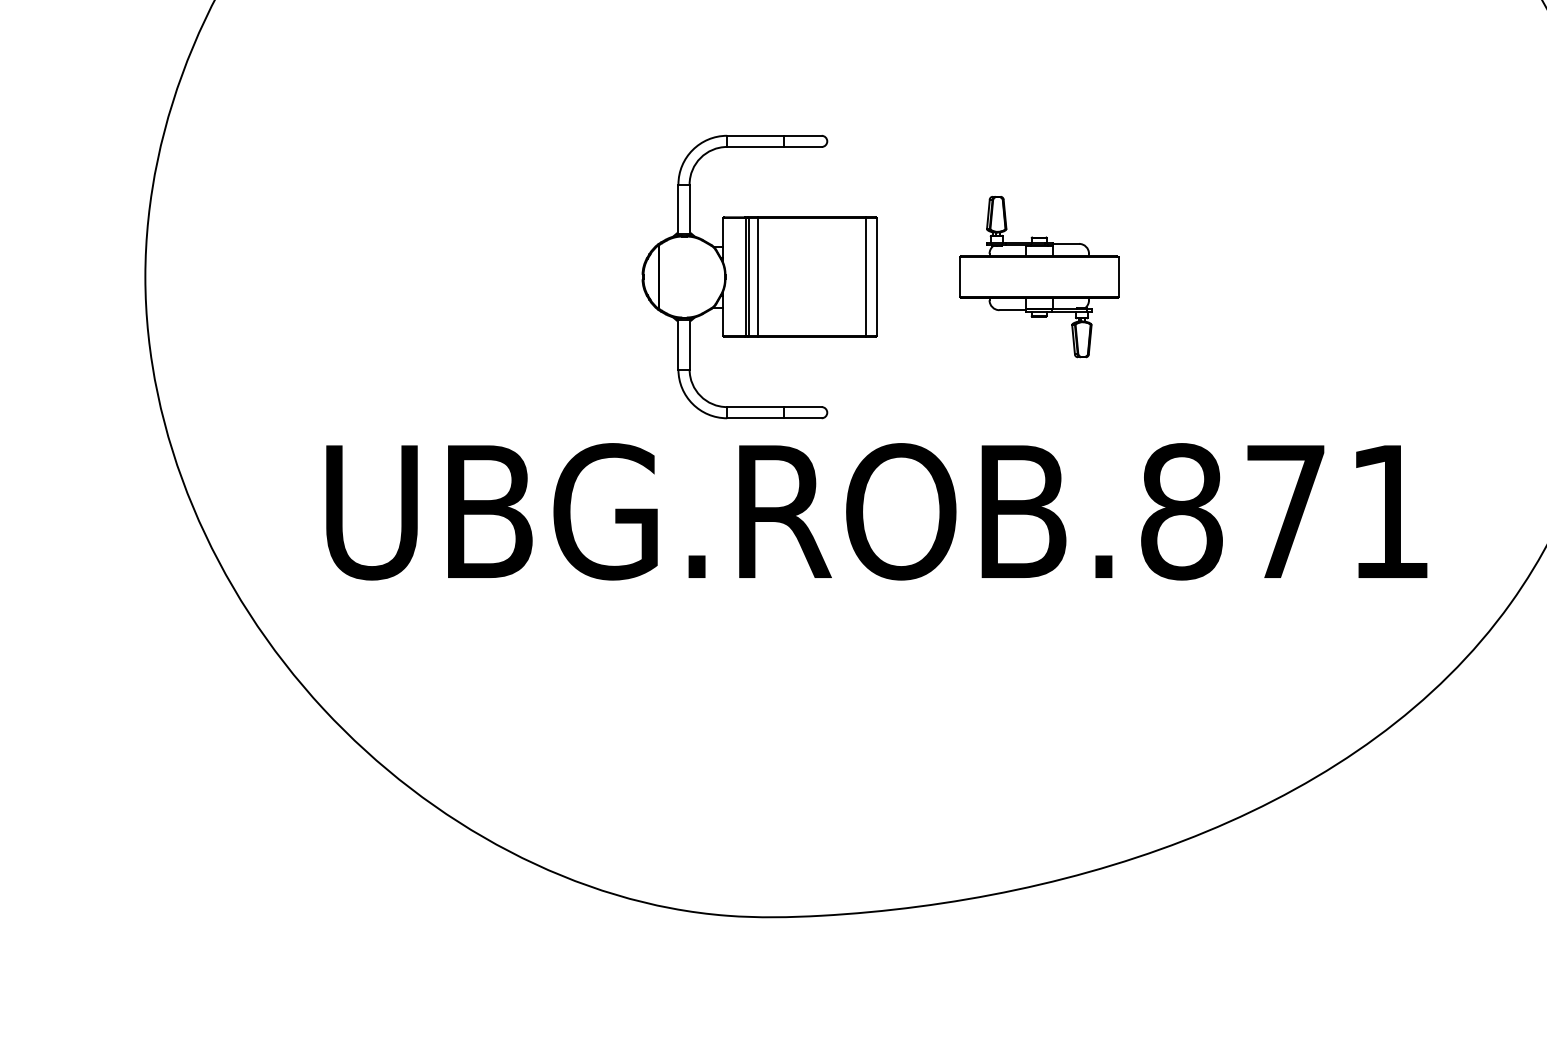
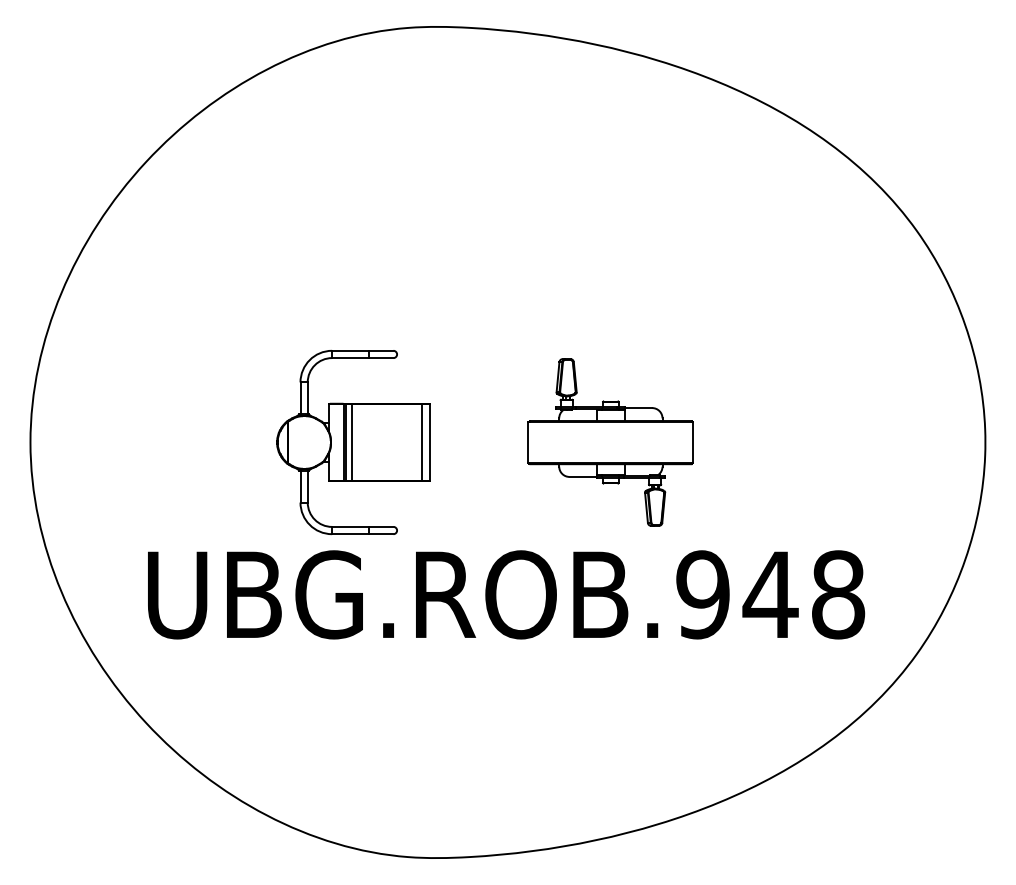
part: (760, 277) -> (353, 442), moved
part: (1038, 277) -> (610, 442), size x1.6
text: (1285, 511) -> (770, 594), UBG.ROB.871 -> UBG.ROB.948

